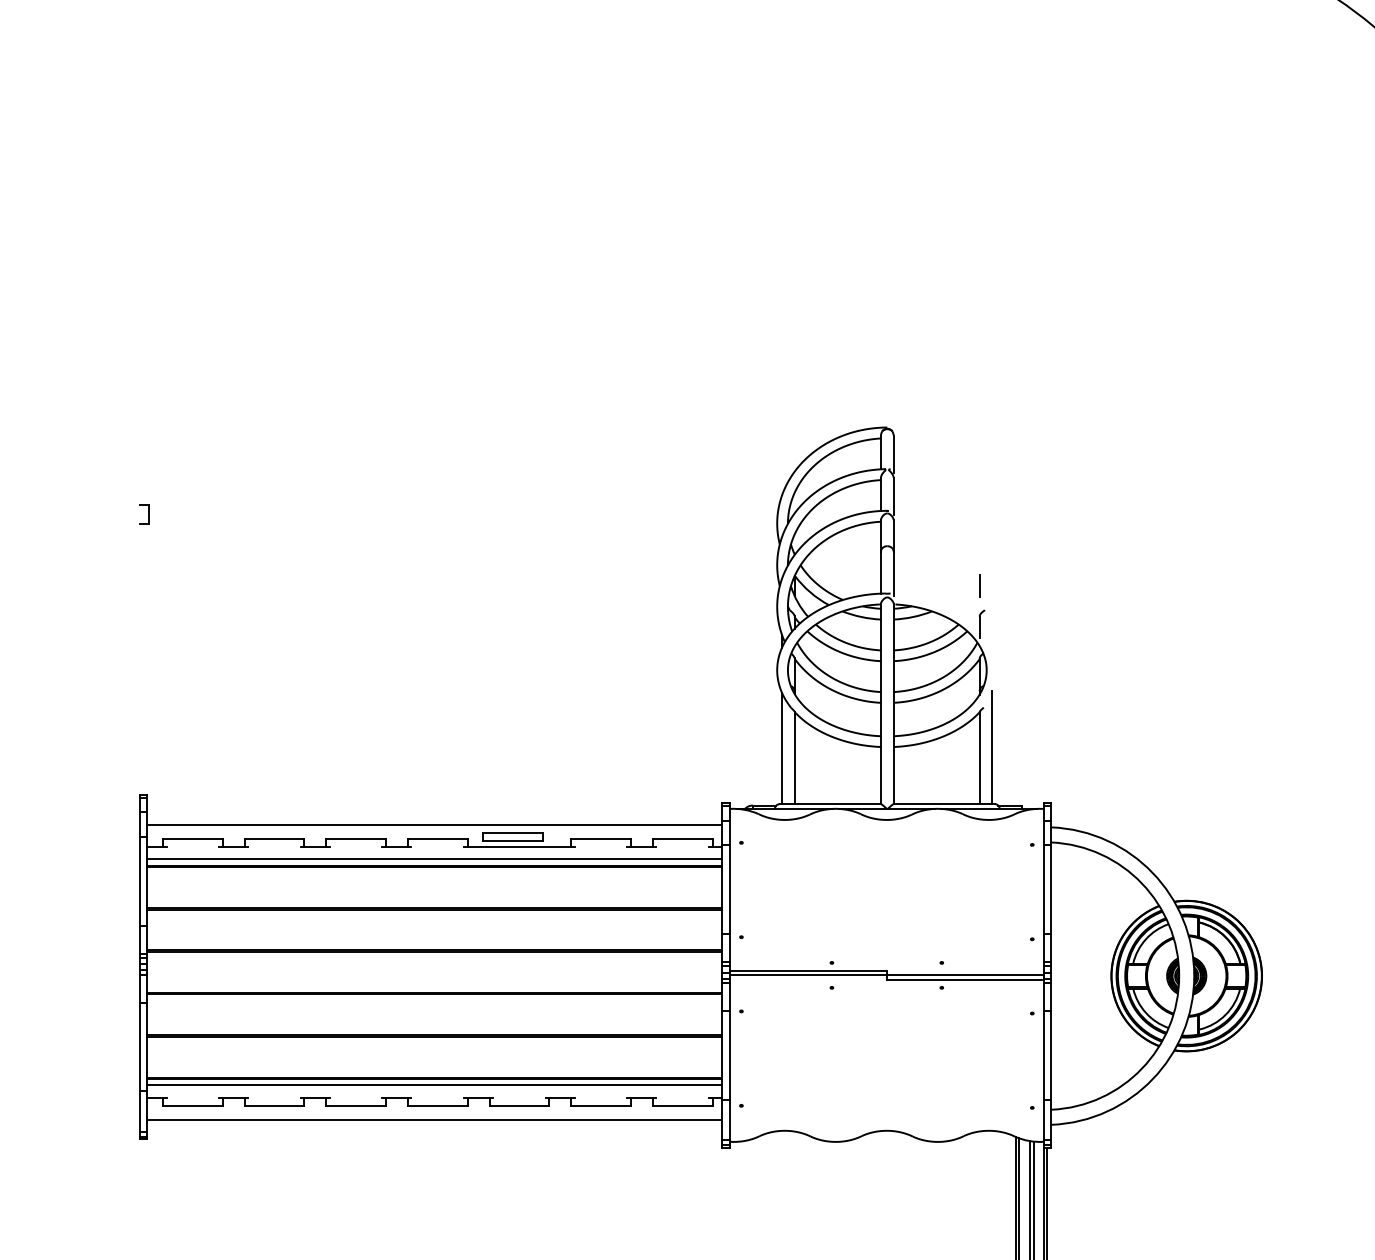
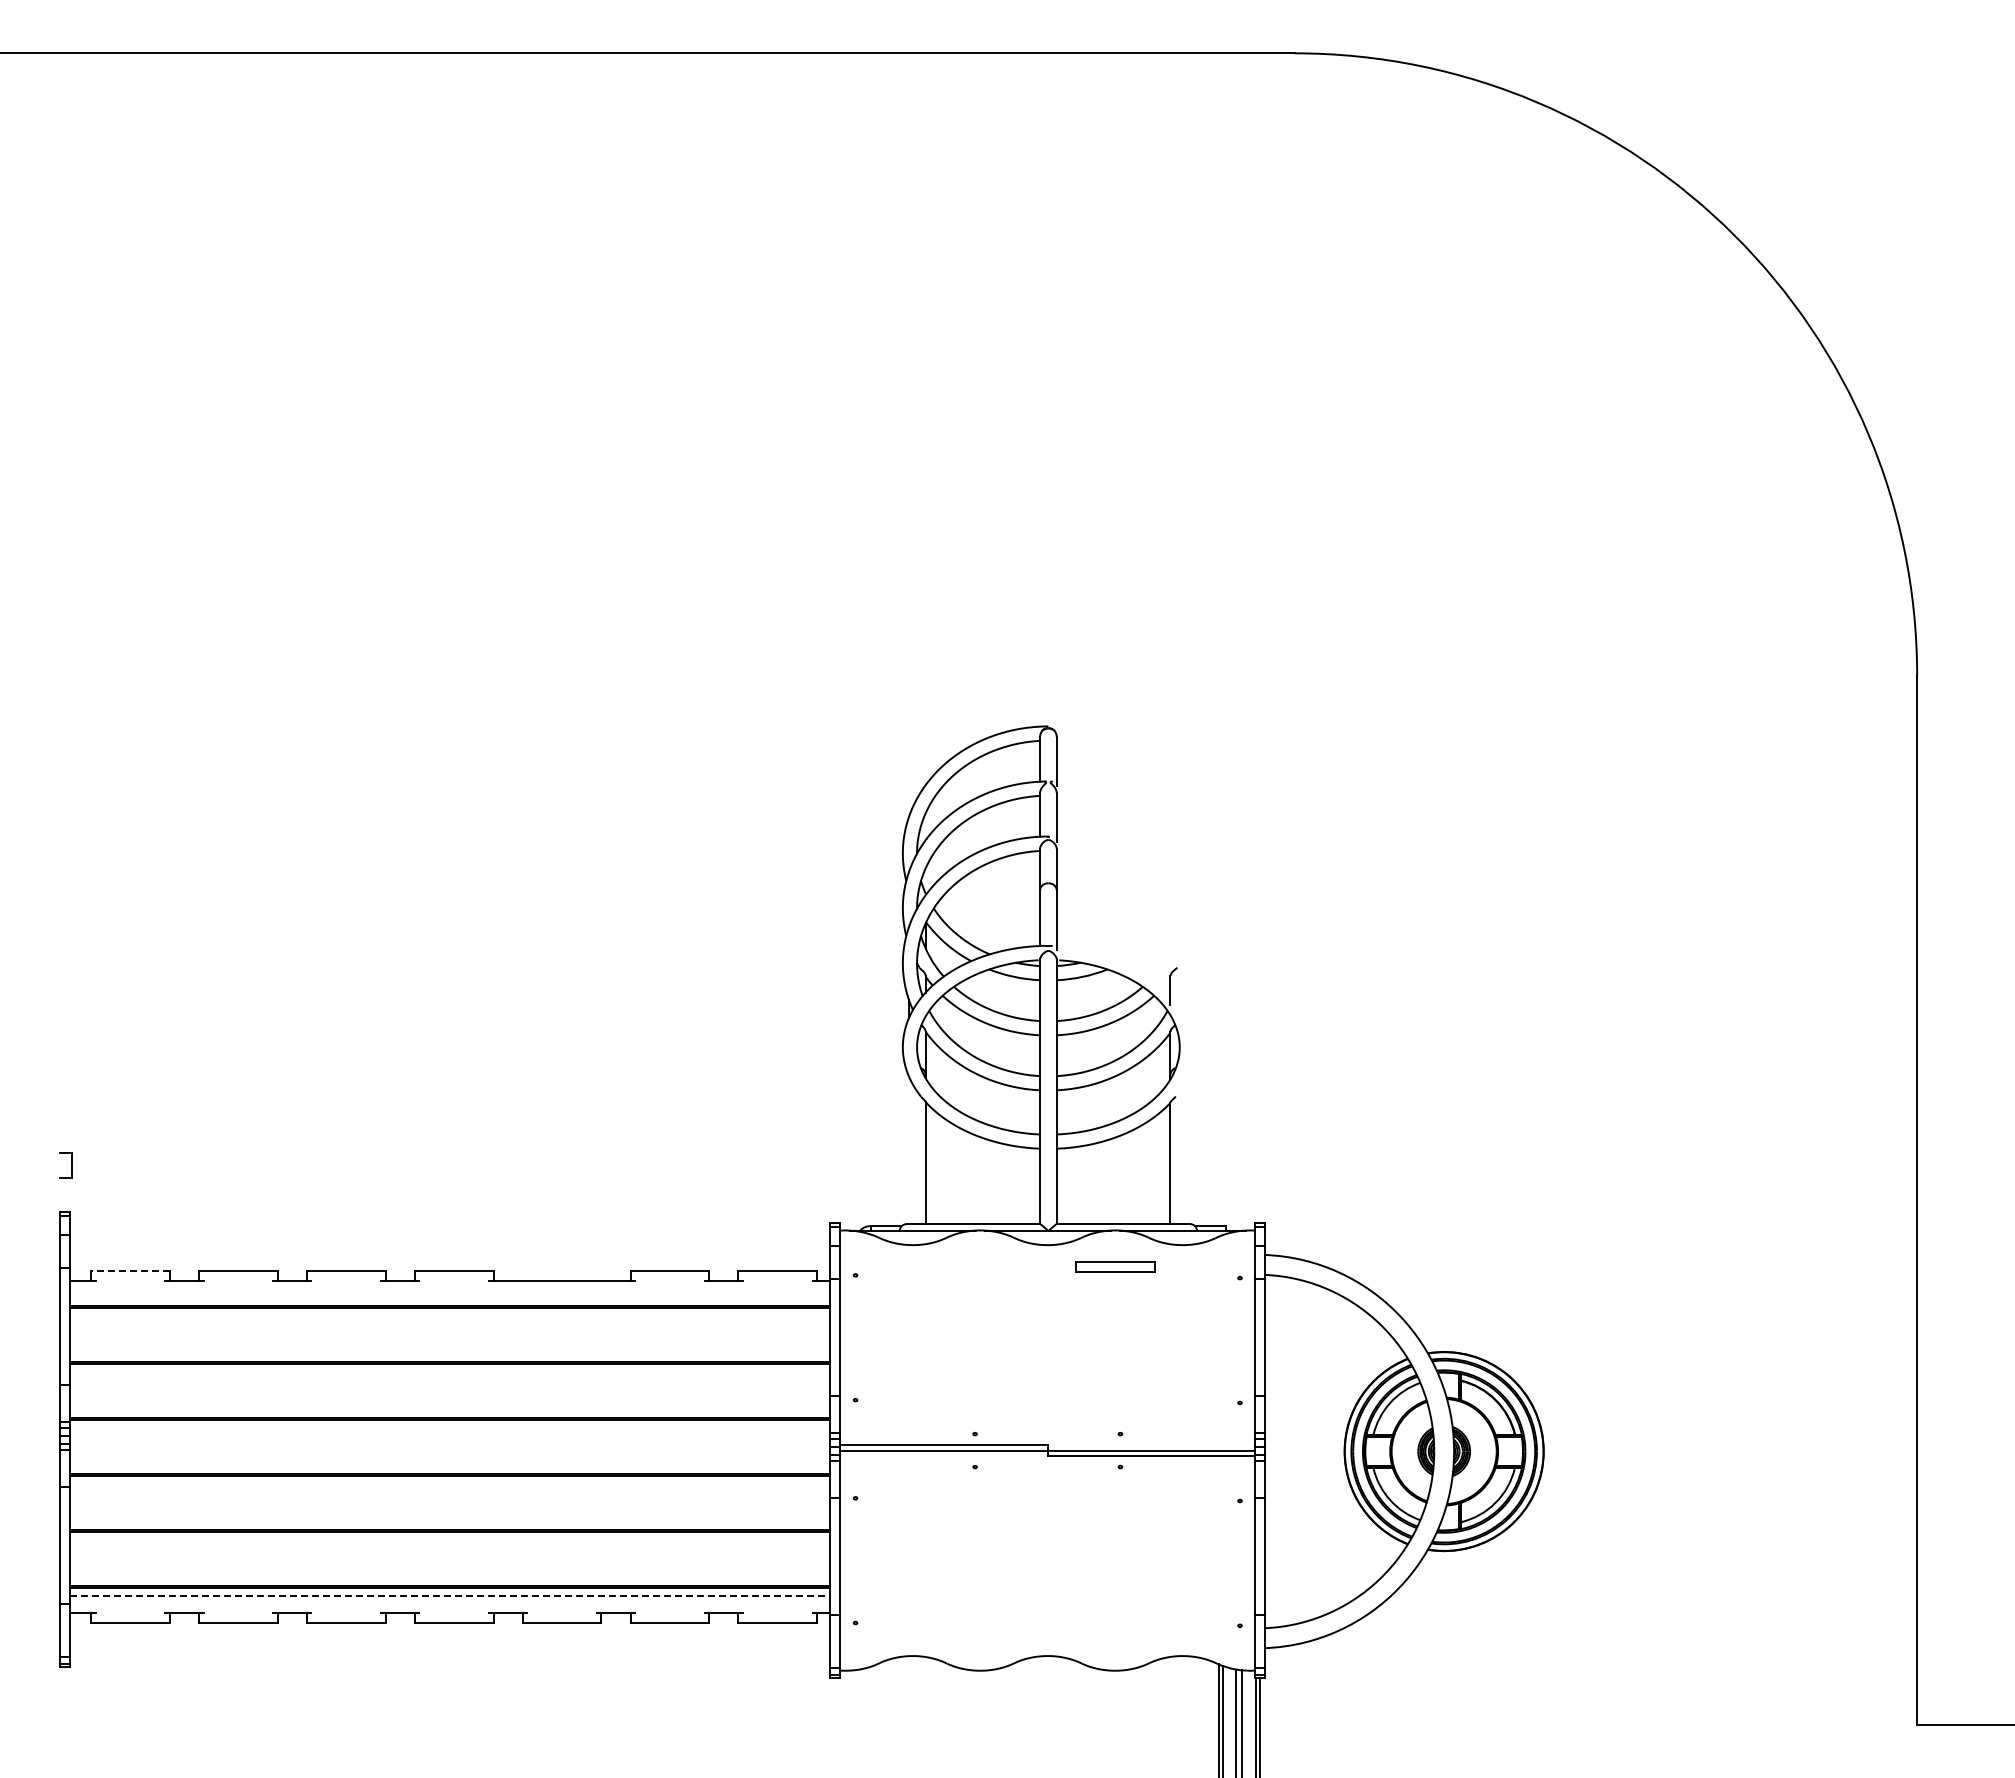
part: (143, 514) -> (65, 1165), moved
line: (978, 585) -> (1169, 935), removed
line: (992, 747) -> (1187, 1149), removed
line: (782, 748) -> (909, 1150), removed
line: (435, 824) -> (450, 1251), removed
part: (512, 836) -> (1115, 1266), moved
line: (192, 839) -> (129, 1270), solid -> dashed
line: (435, 859) -> (450, 1297), removed
line: (435, 1085) -> (450, 1596), solid -> dashed
line: (435, 1119) -> (450, 1641), removed

